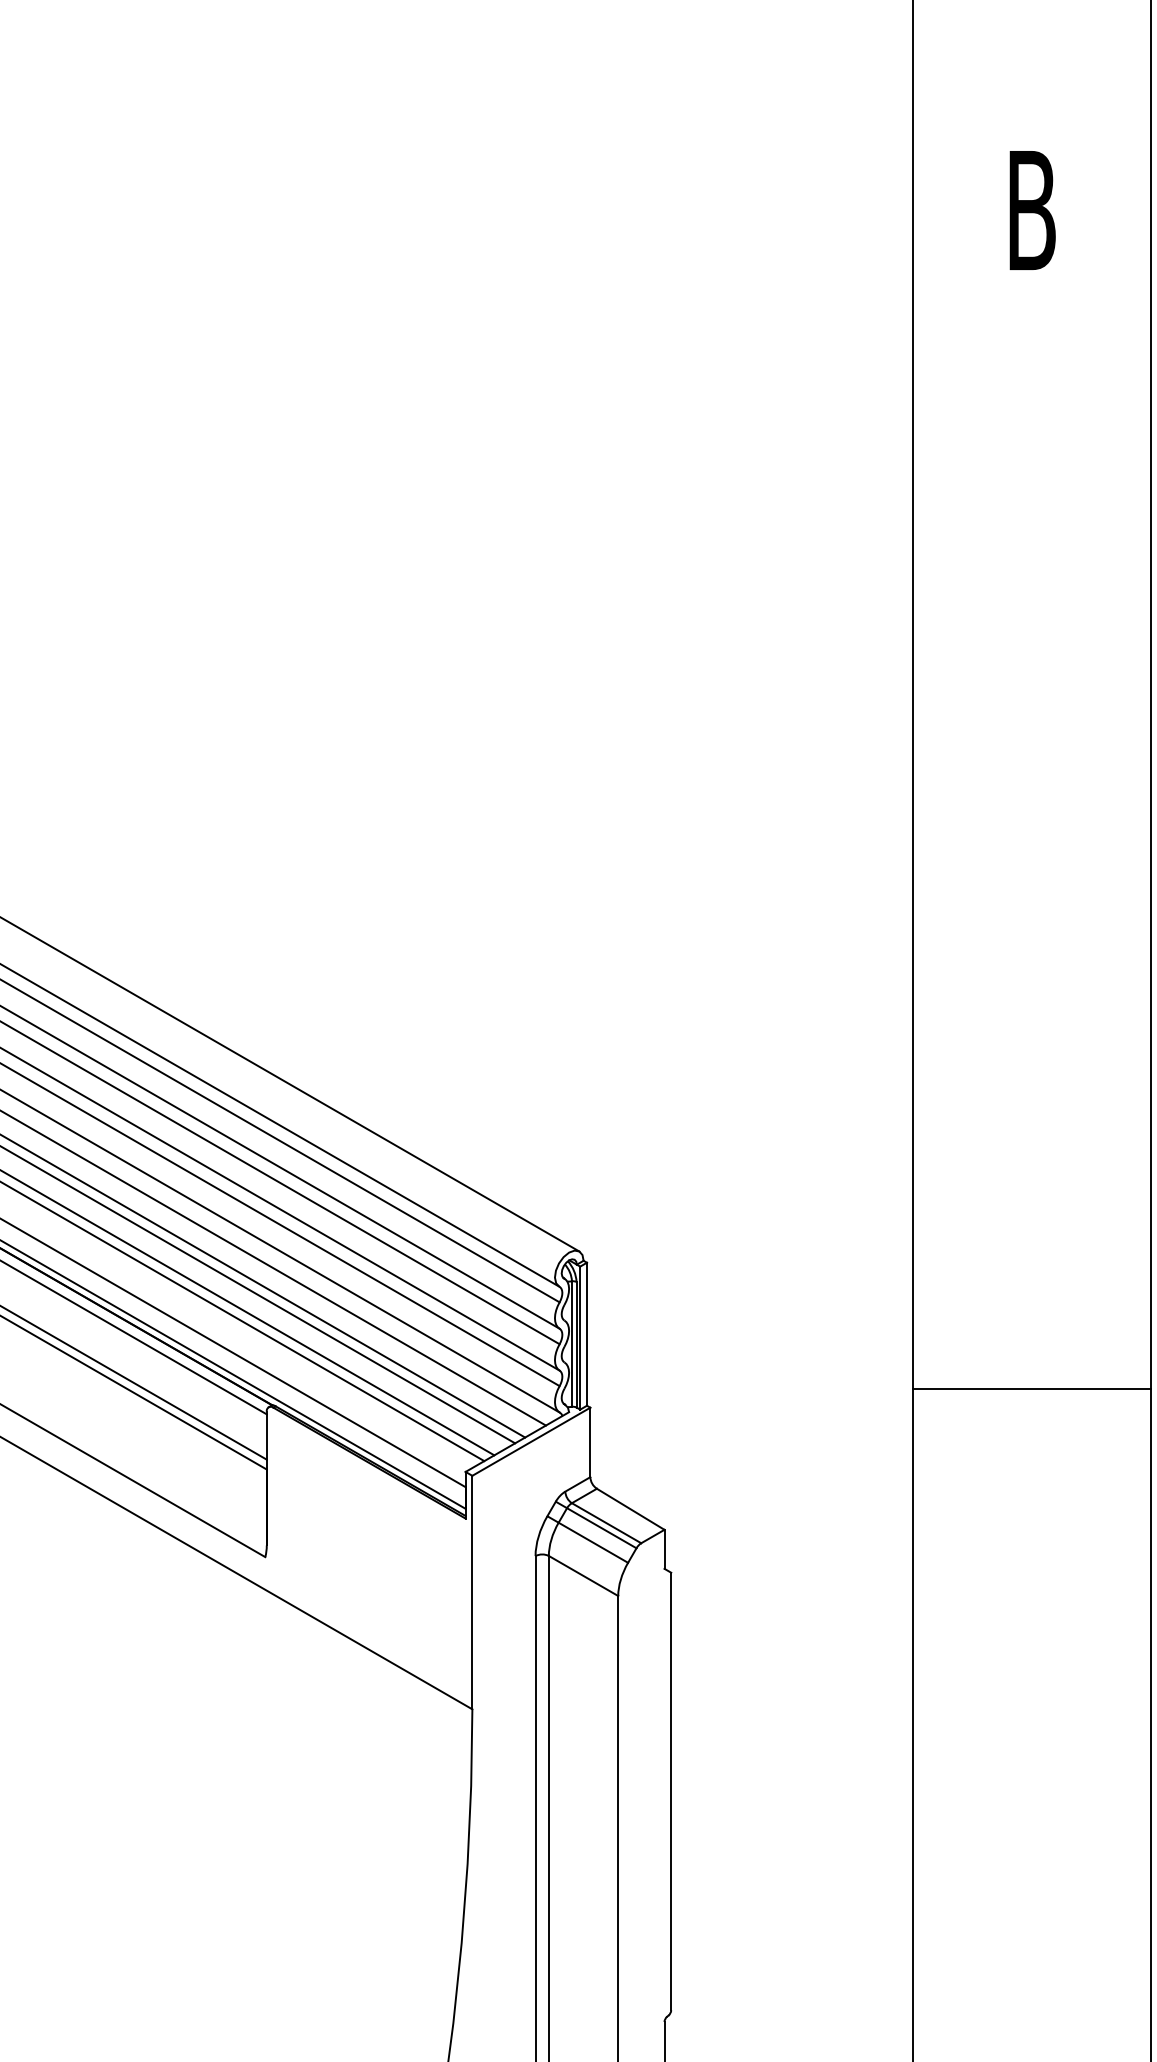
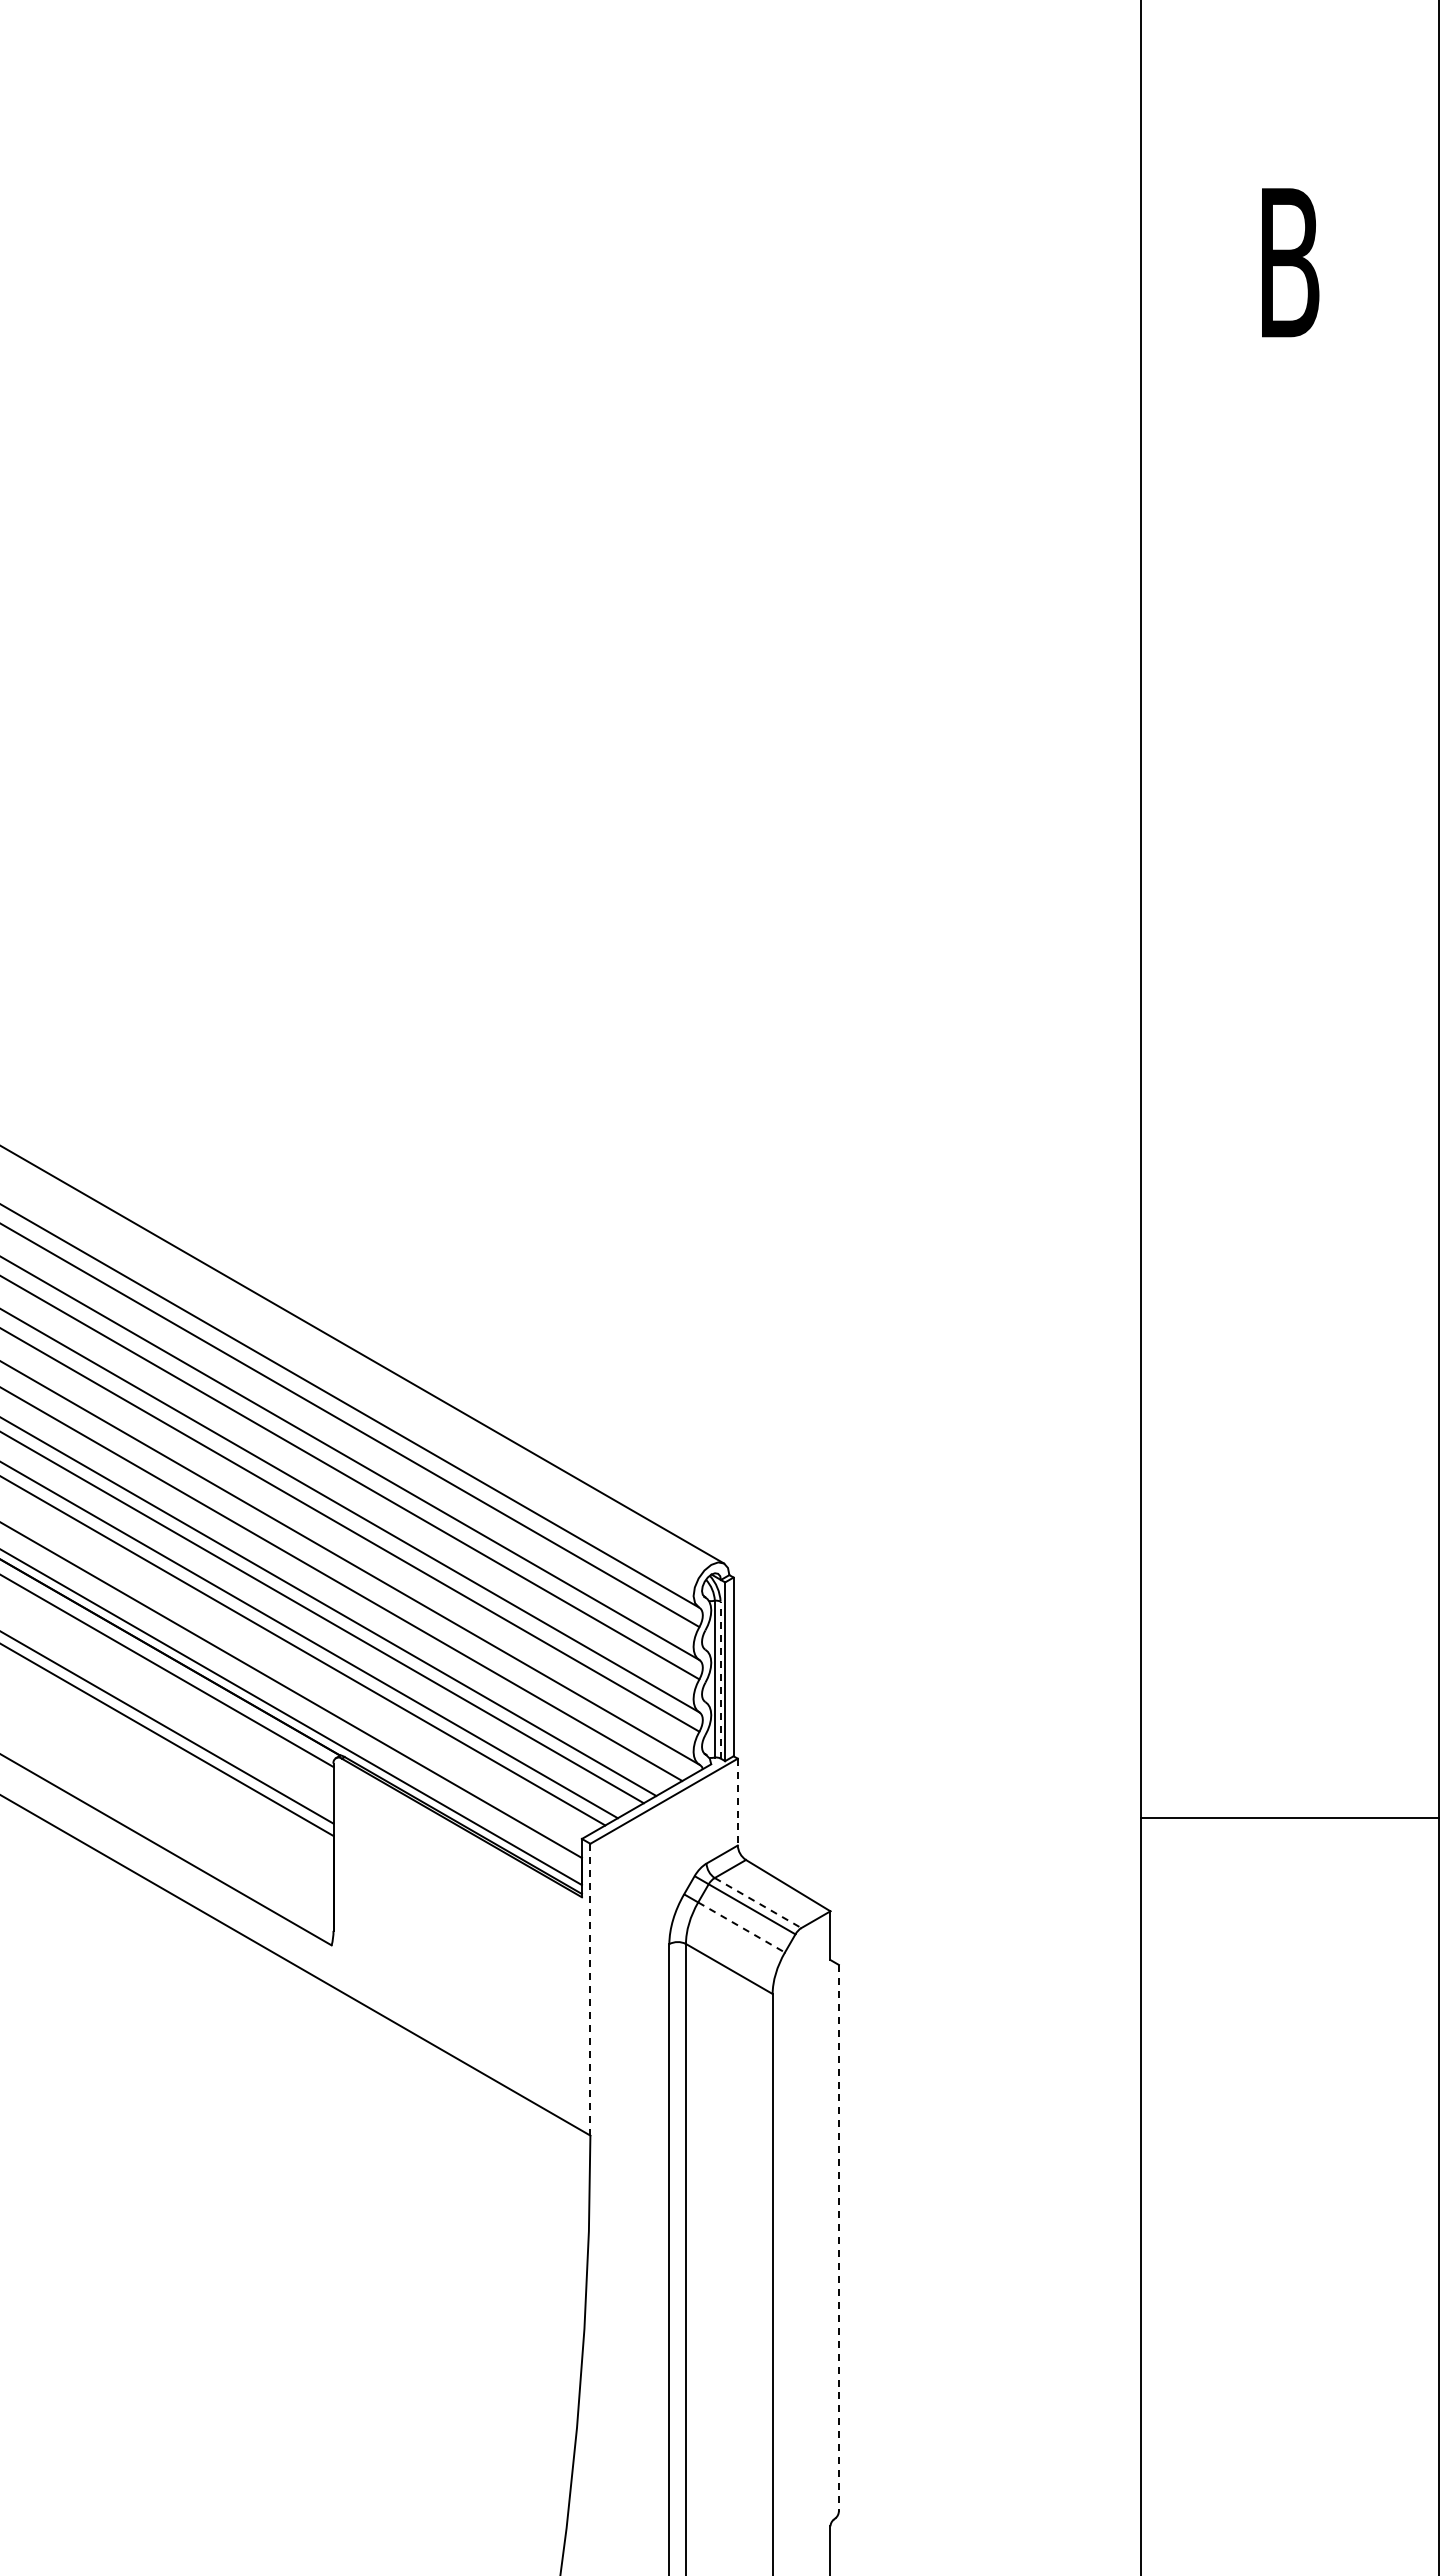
line: (576, 1344) -> (720, 1679), solid -> dashed
line: (1031, 1389) -> (1289, 1818), moved
line: (590, 1442) -> (737, 1802), solid -> dashed
line: (606, 1523) -> (758, 1903), solid -> dashed
line: (594, 1542) -> (742, 1927), solid -> dashed
line: (472, 1592) -> (590, 1989), solid -> dashed
line: (670, 1791) -> (838, 2238), solid -> dashed

